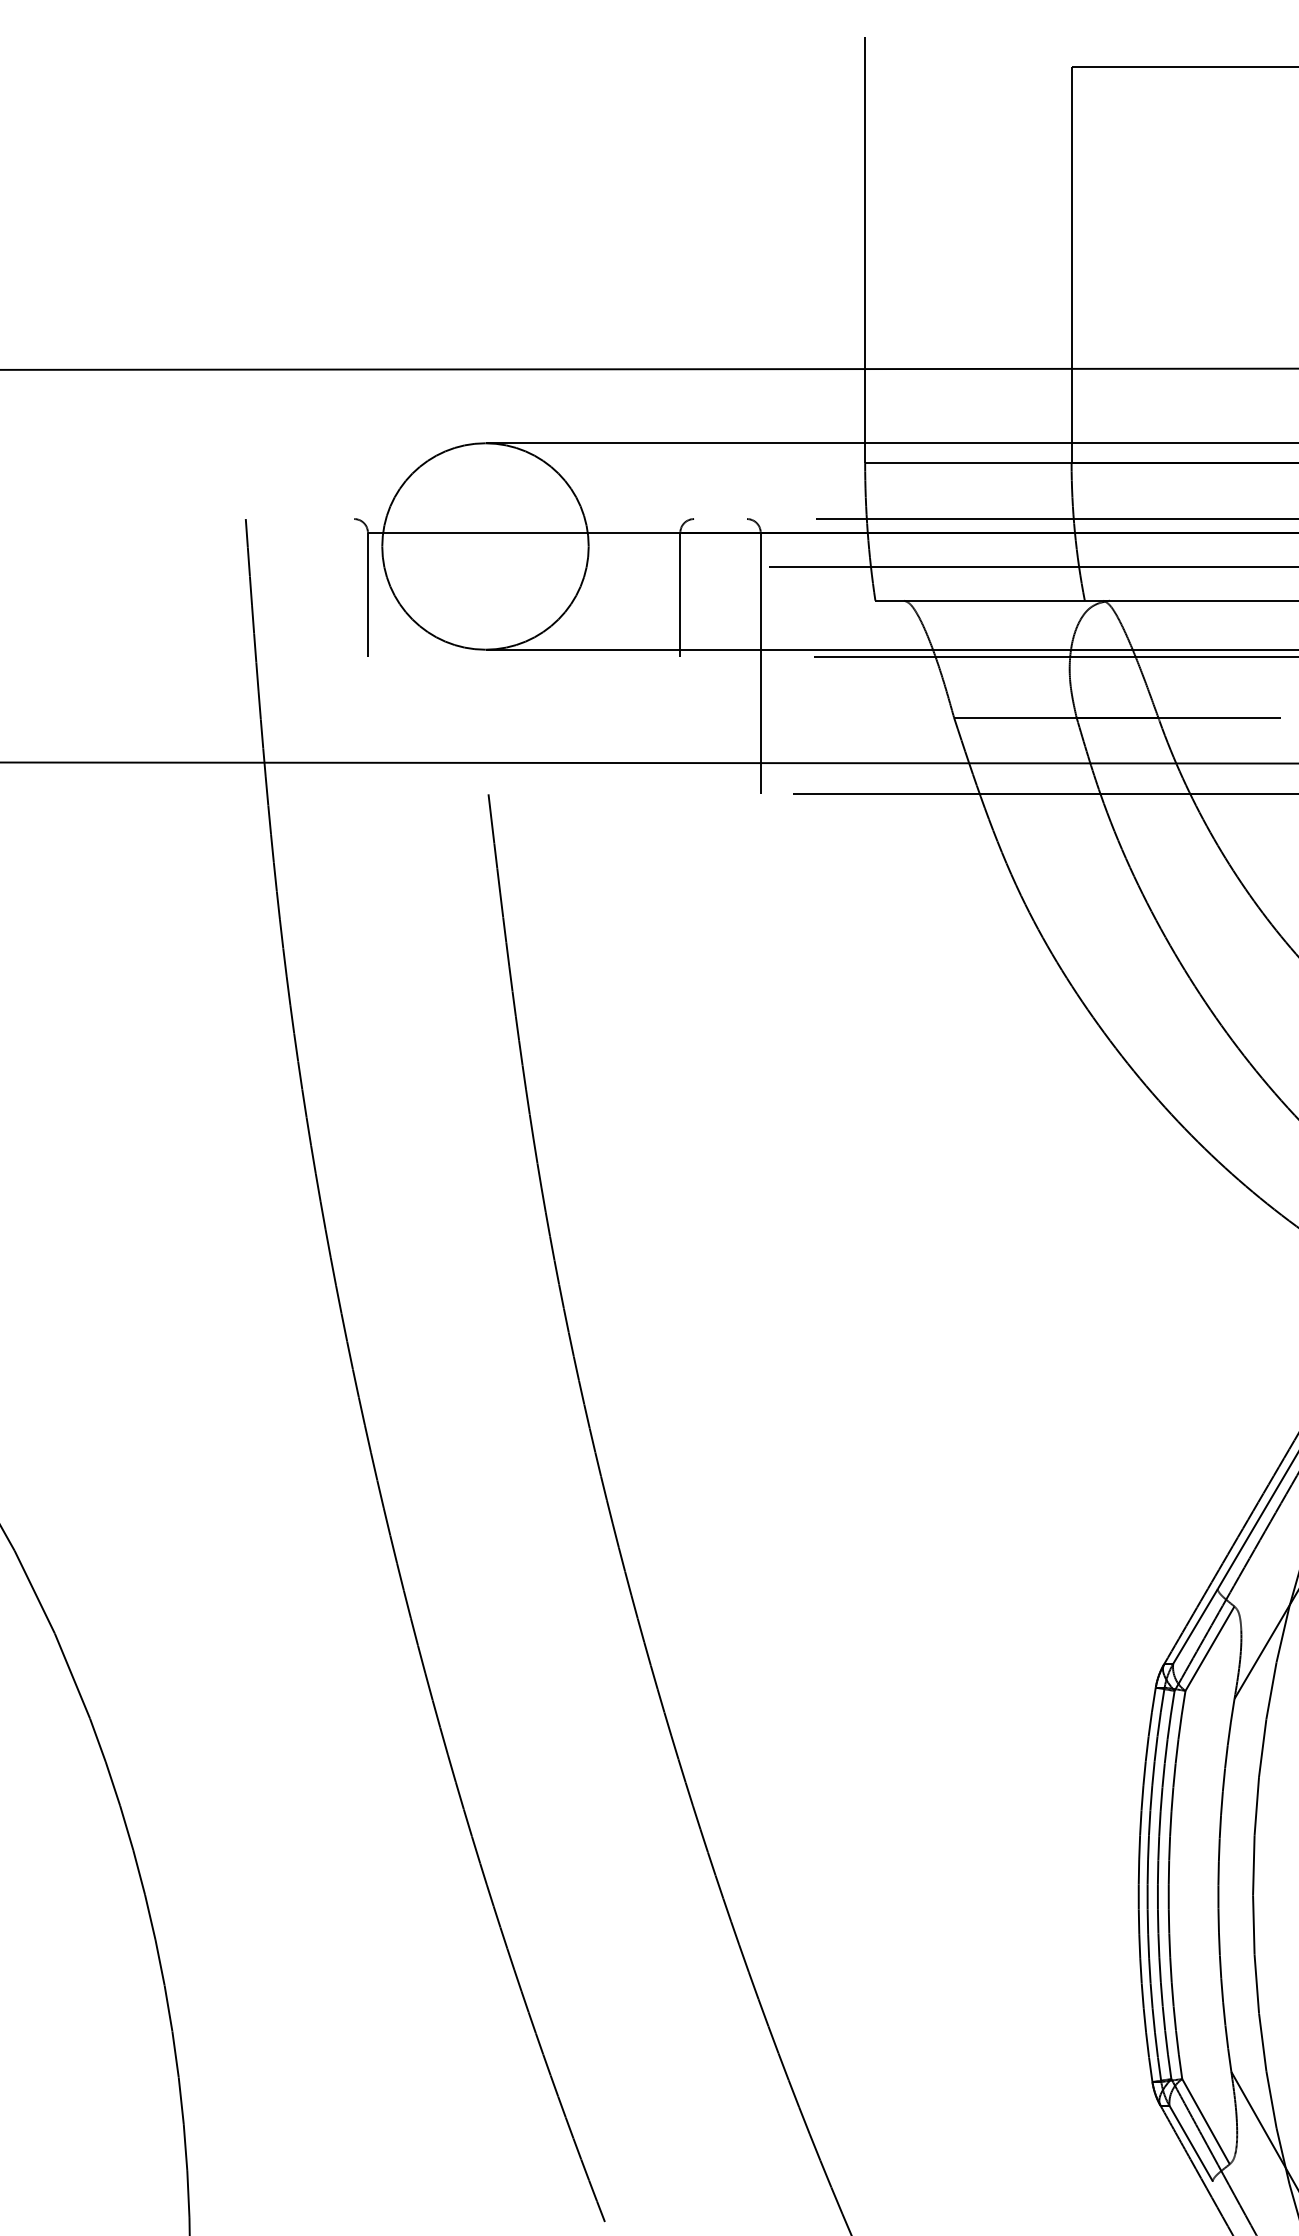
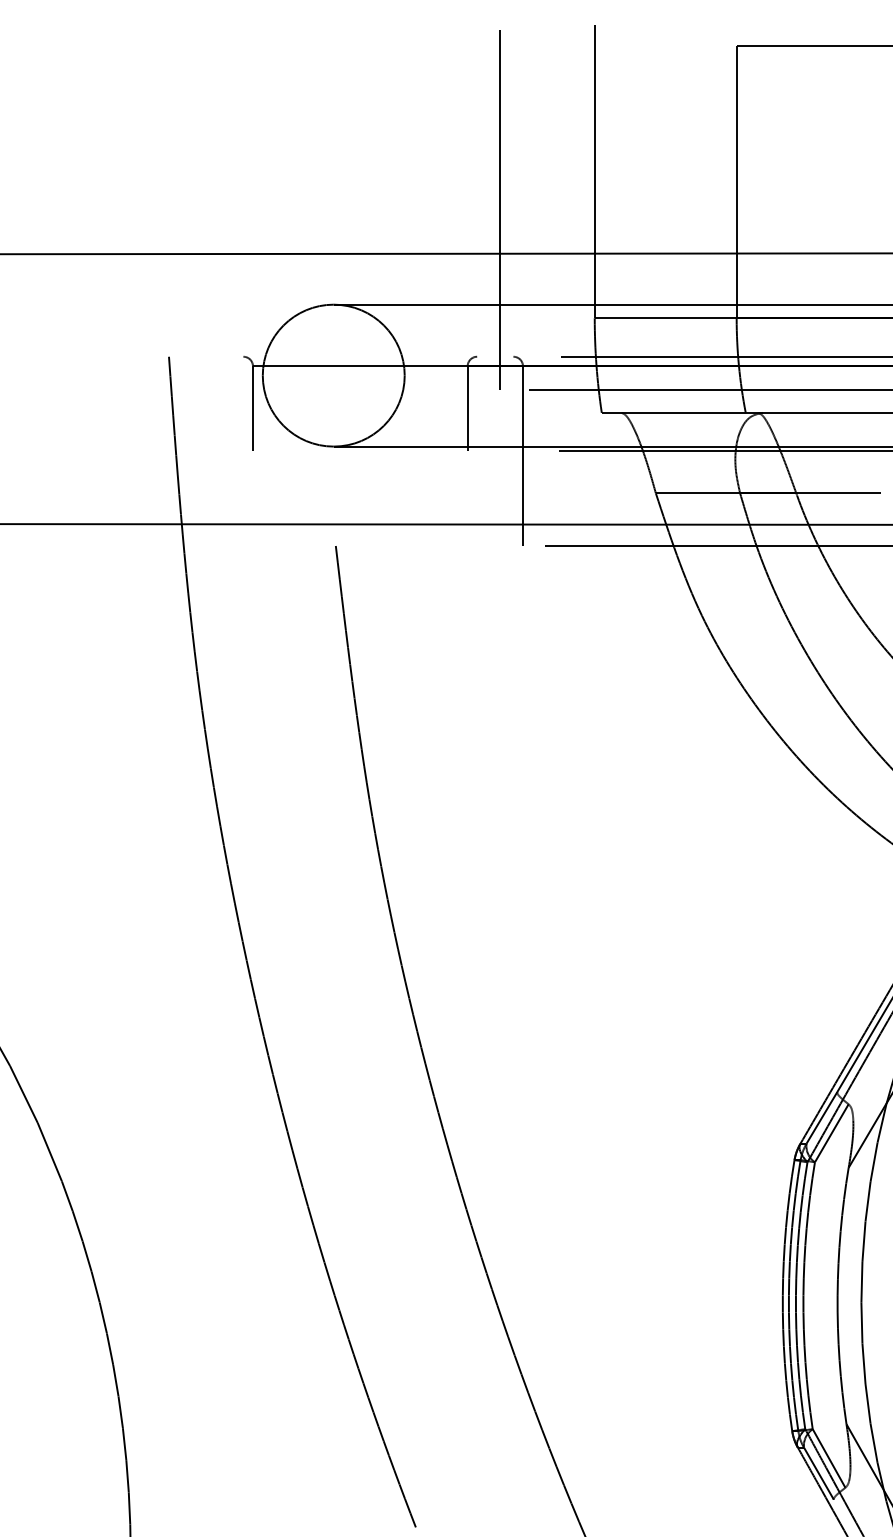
line: (728, 304) -> (500, 209), added

